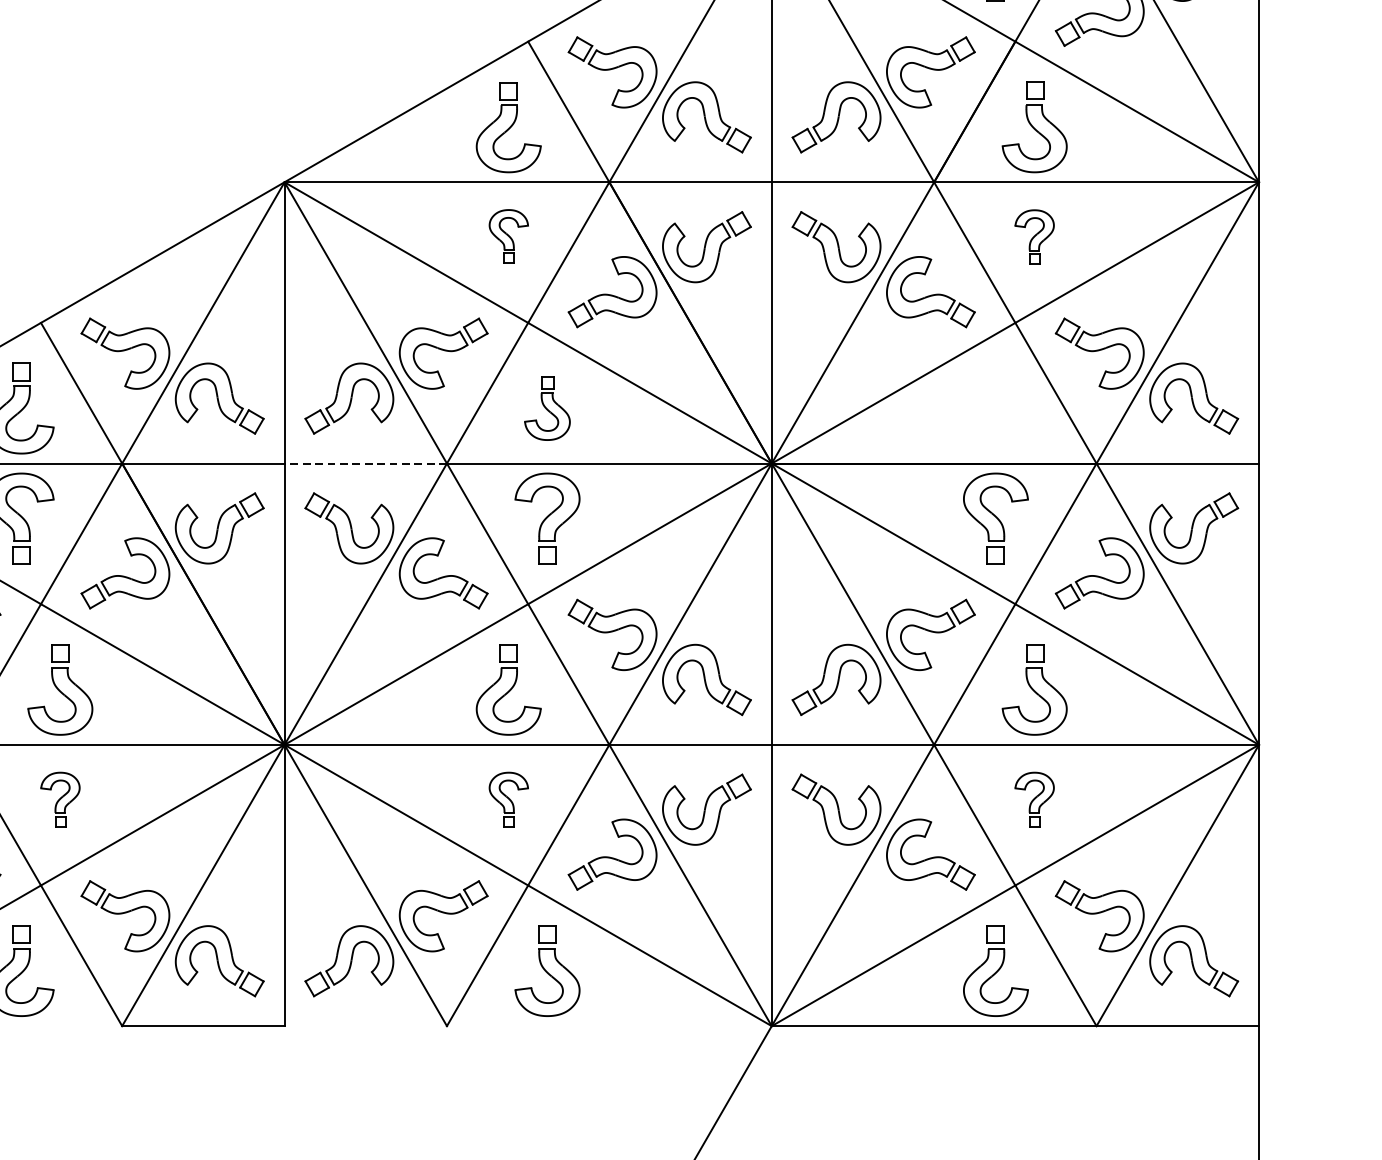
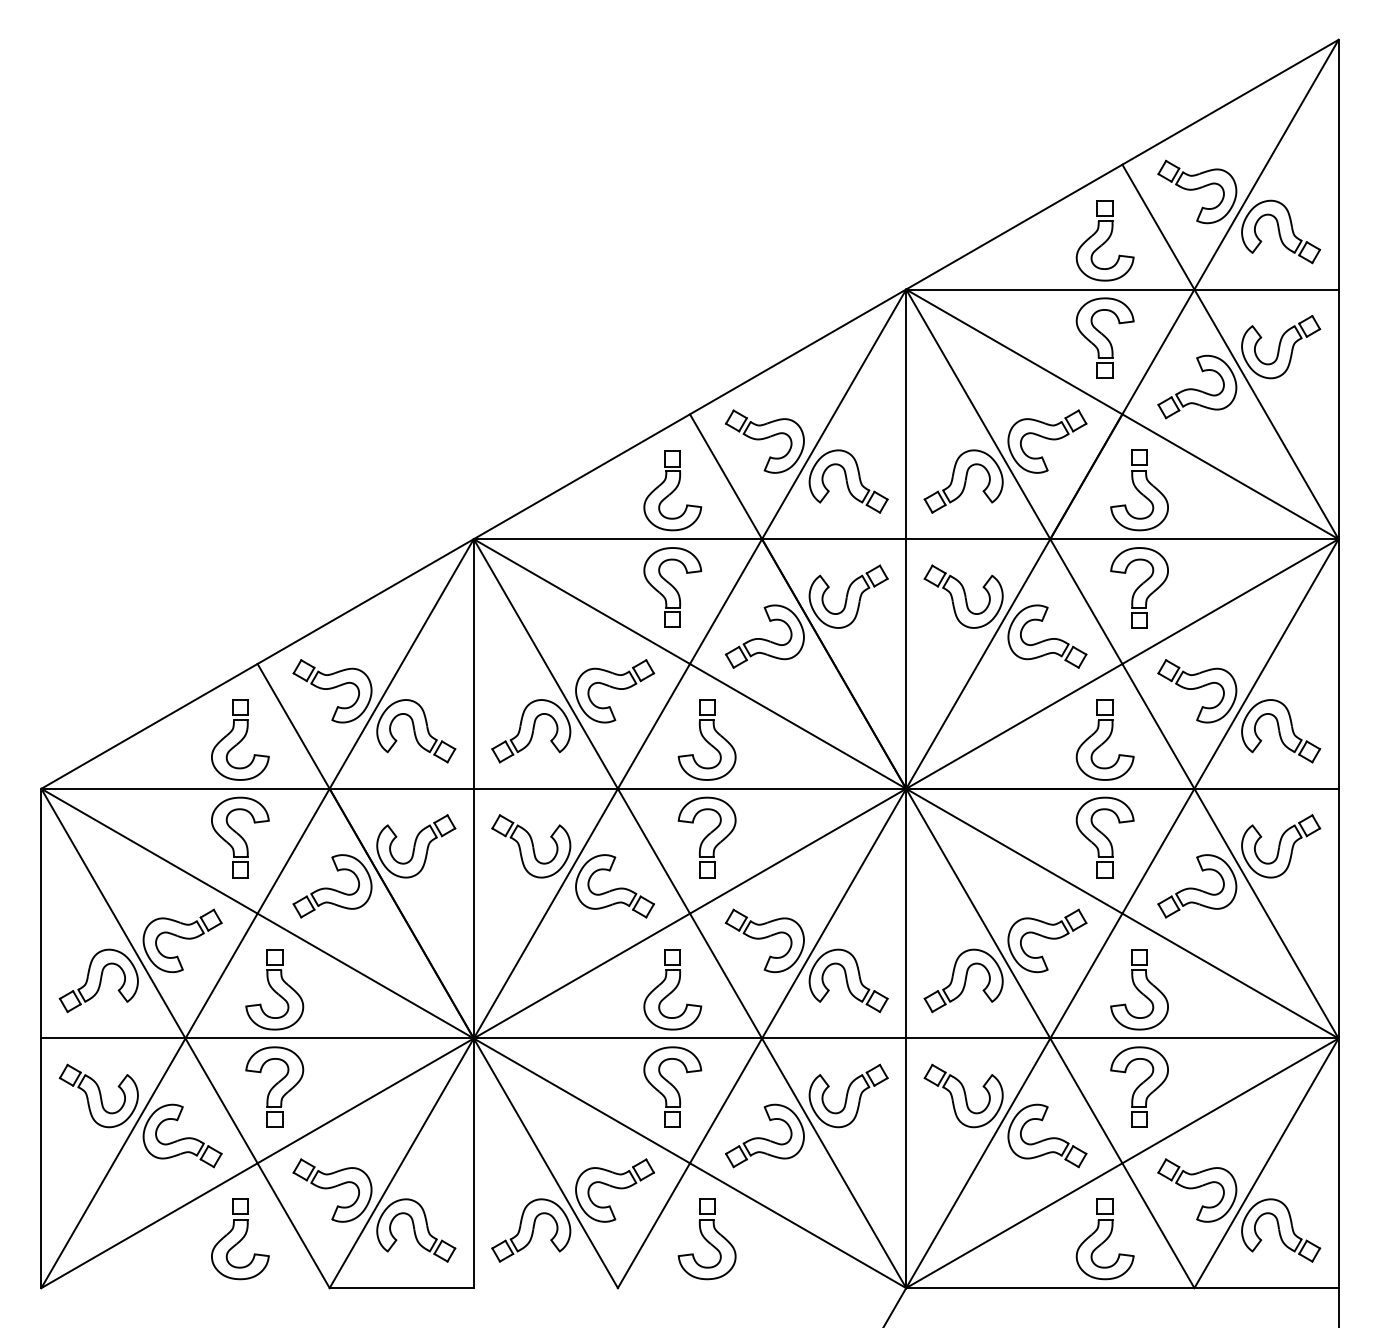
part: (508, 236) -> (672, 587), size x1.67
part: (1034, 236) -> (1139, 587), size x1.67
part: (546, 407) -> (706, 739), size x1.43
part: (995, 407) -> (1104, 739), added
line: (365, 463) -> (545, 788), dashed -> solid
part: (60, 798) -> (274, 1086), size x1.67
part: (508, 798) -> (672, 1086), size x1.67
part: (1034, 798) -> (1139, 1086), size x1.67

